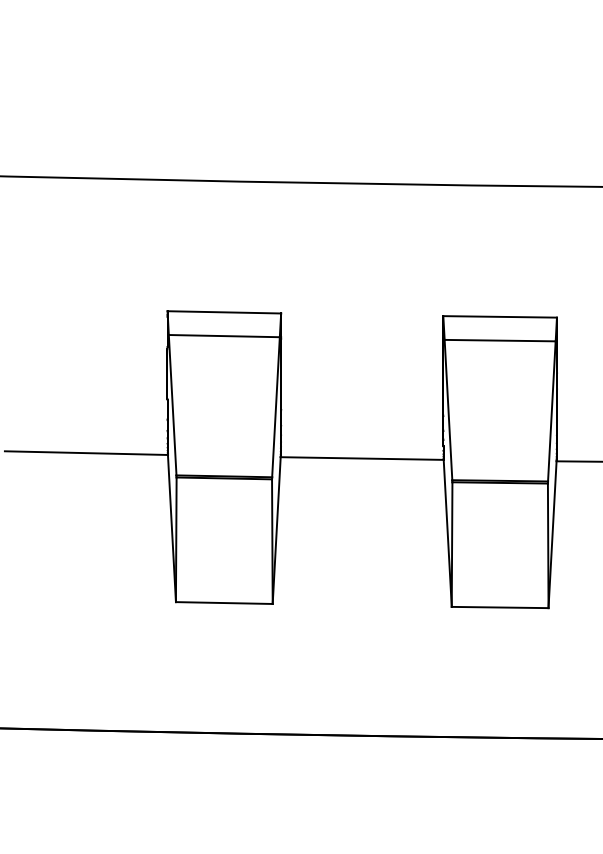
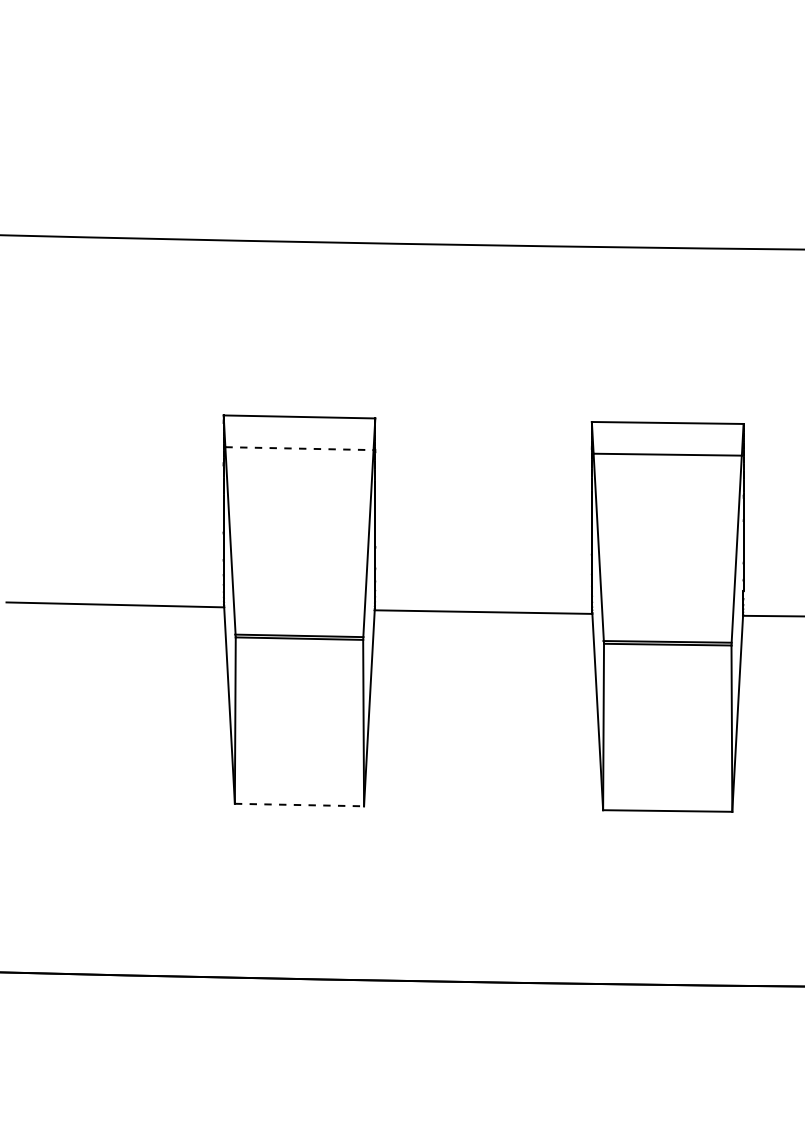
line: (224, 335) -> (299, 448), solid -> dashed
line: (224, 603) -> (299, 805), solid -> dashed

